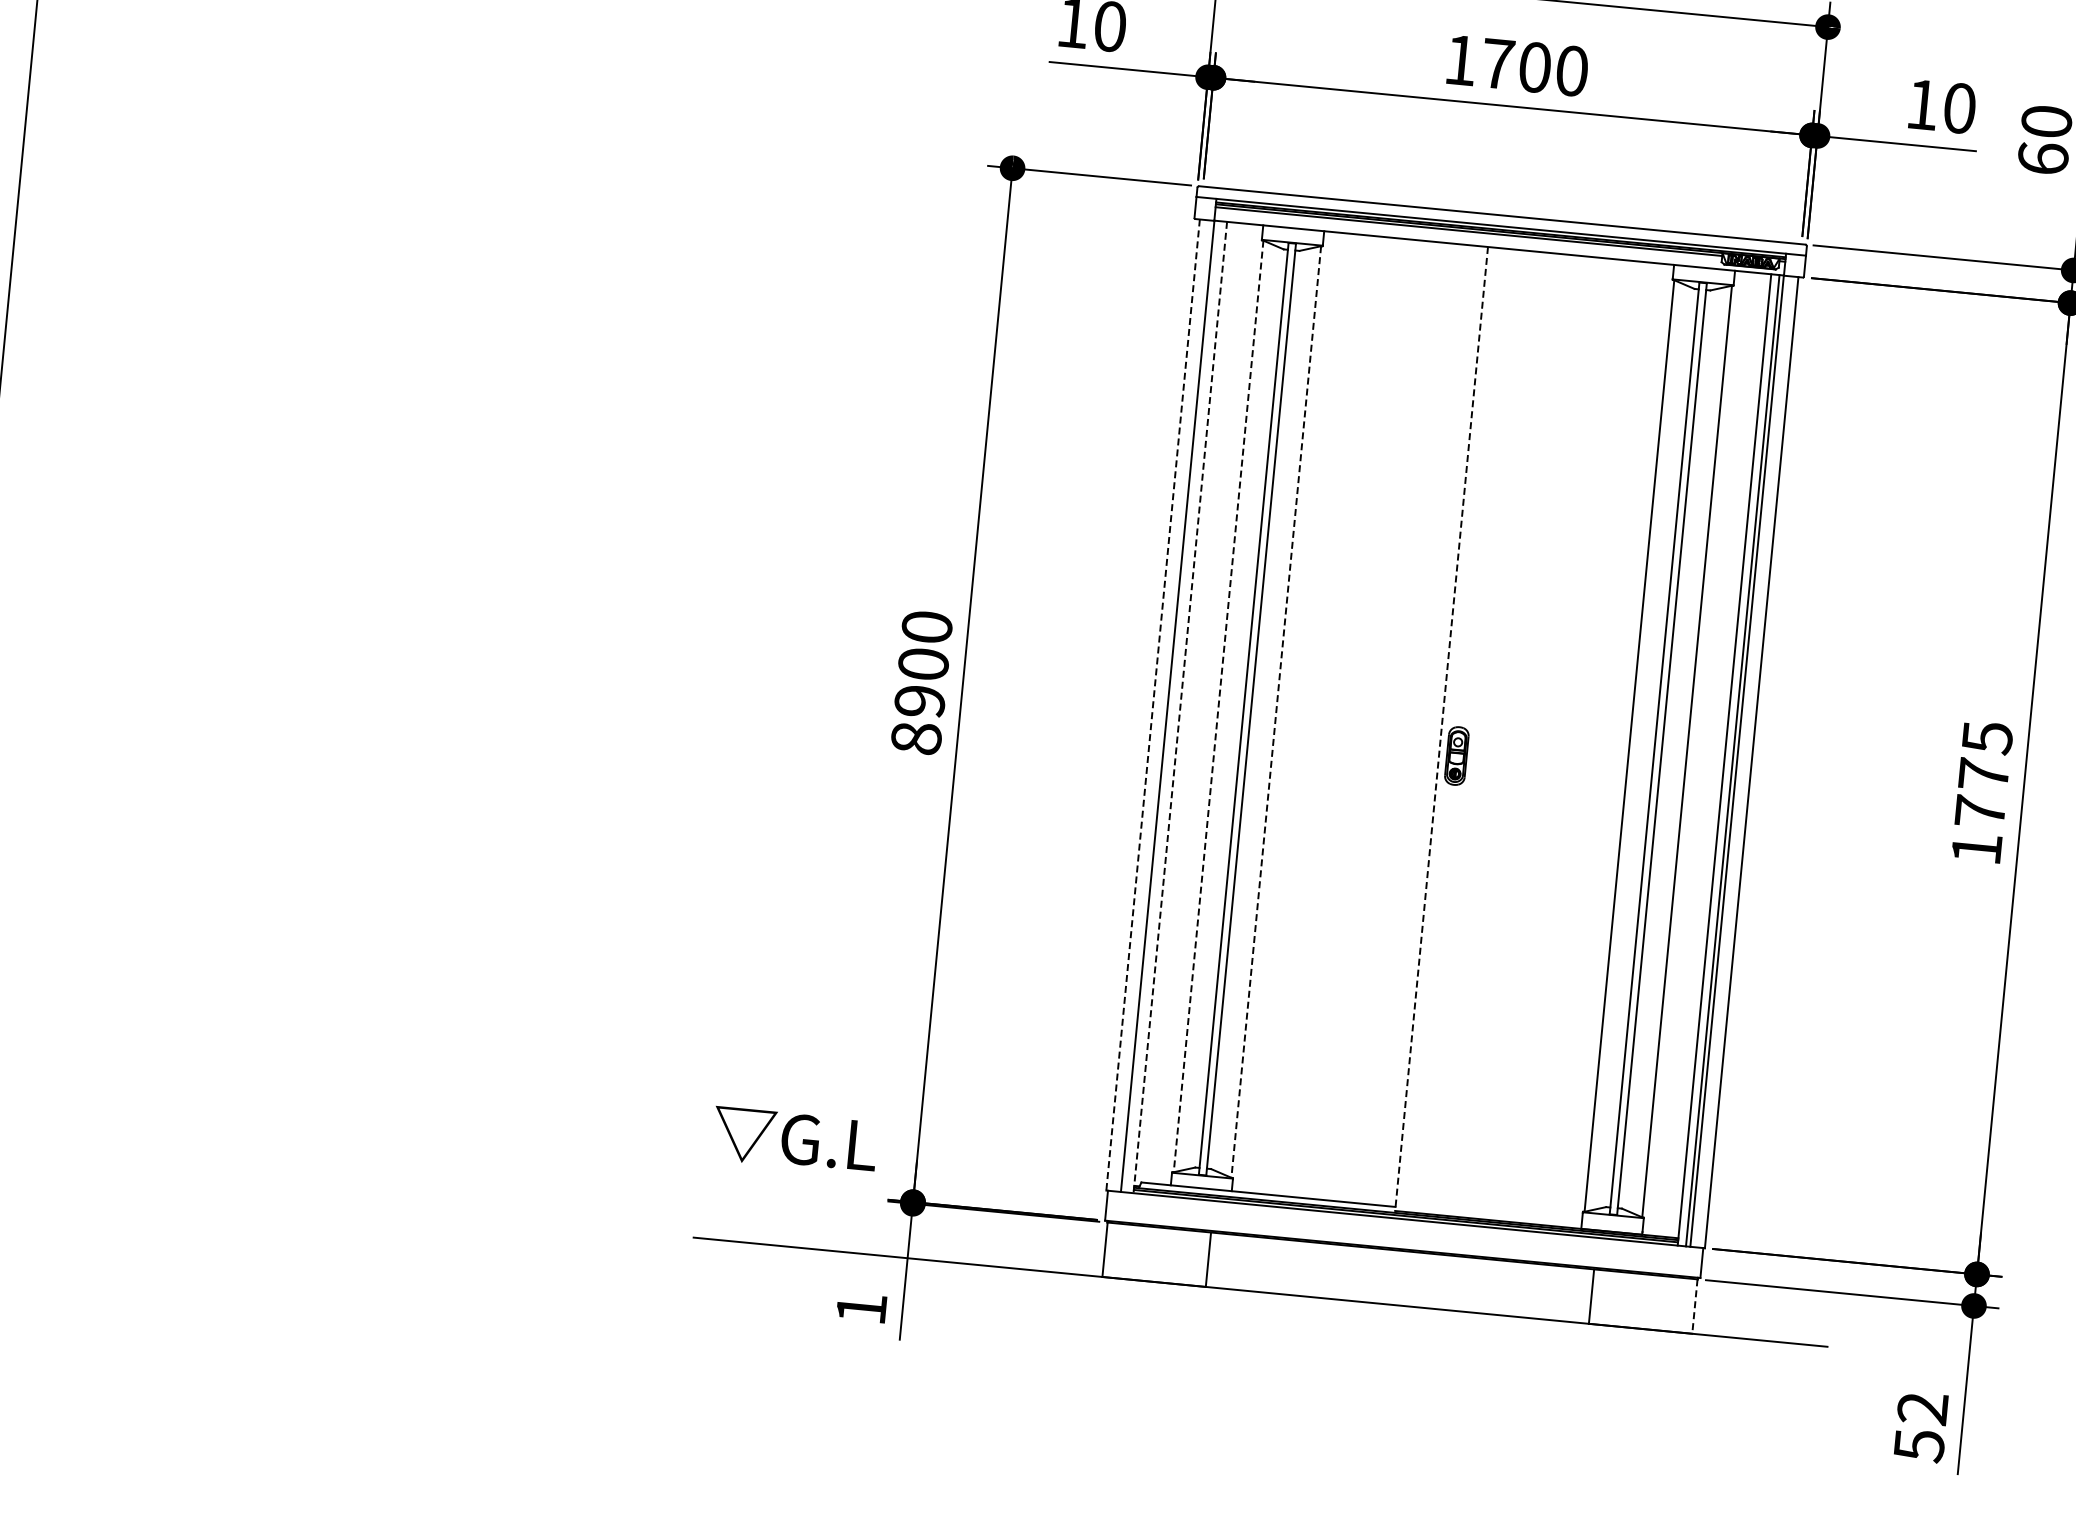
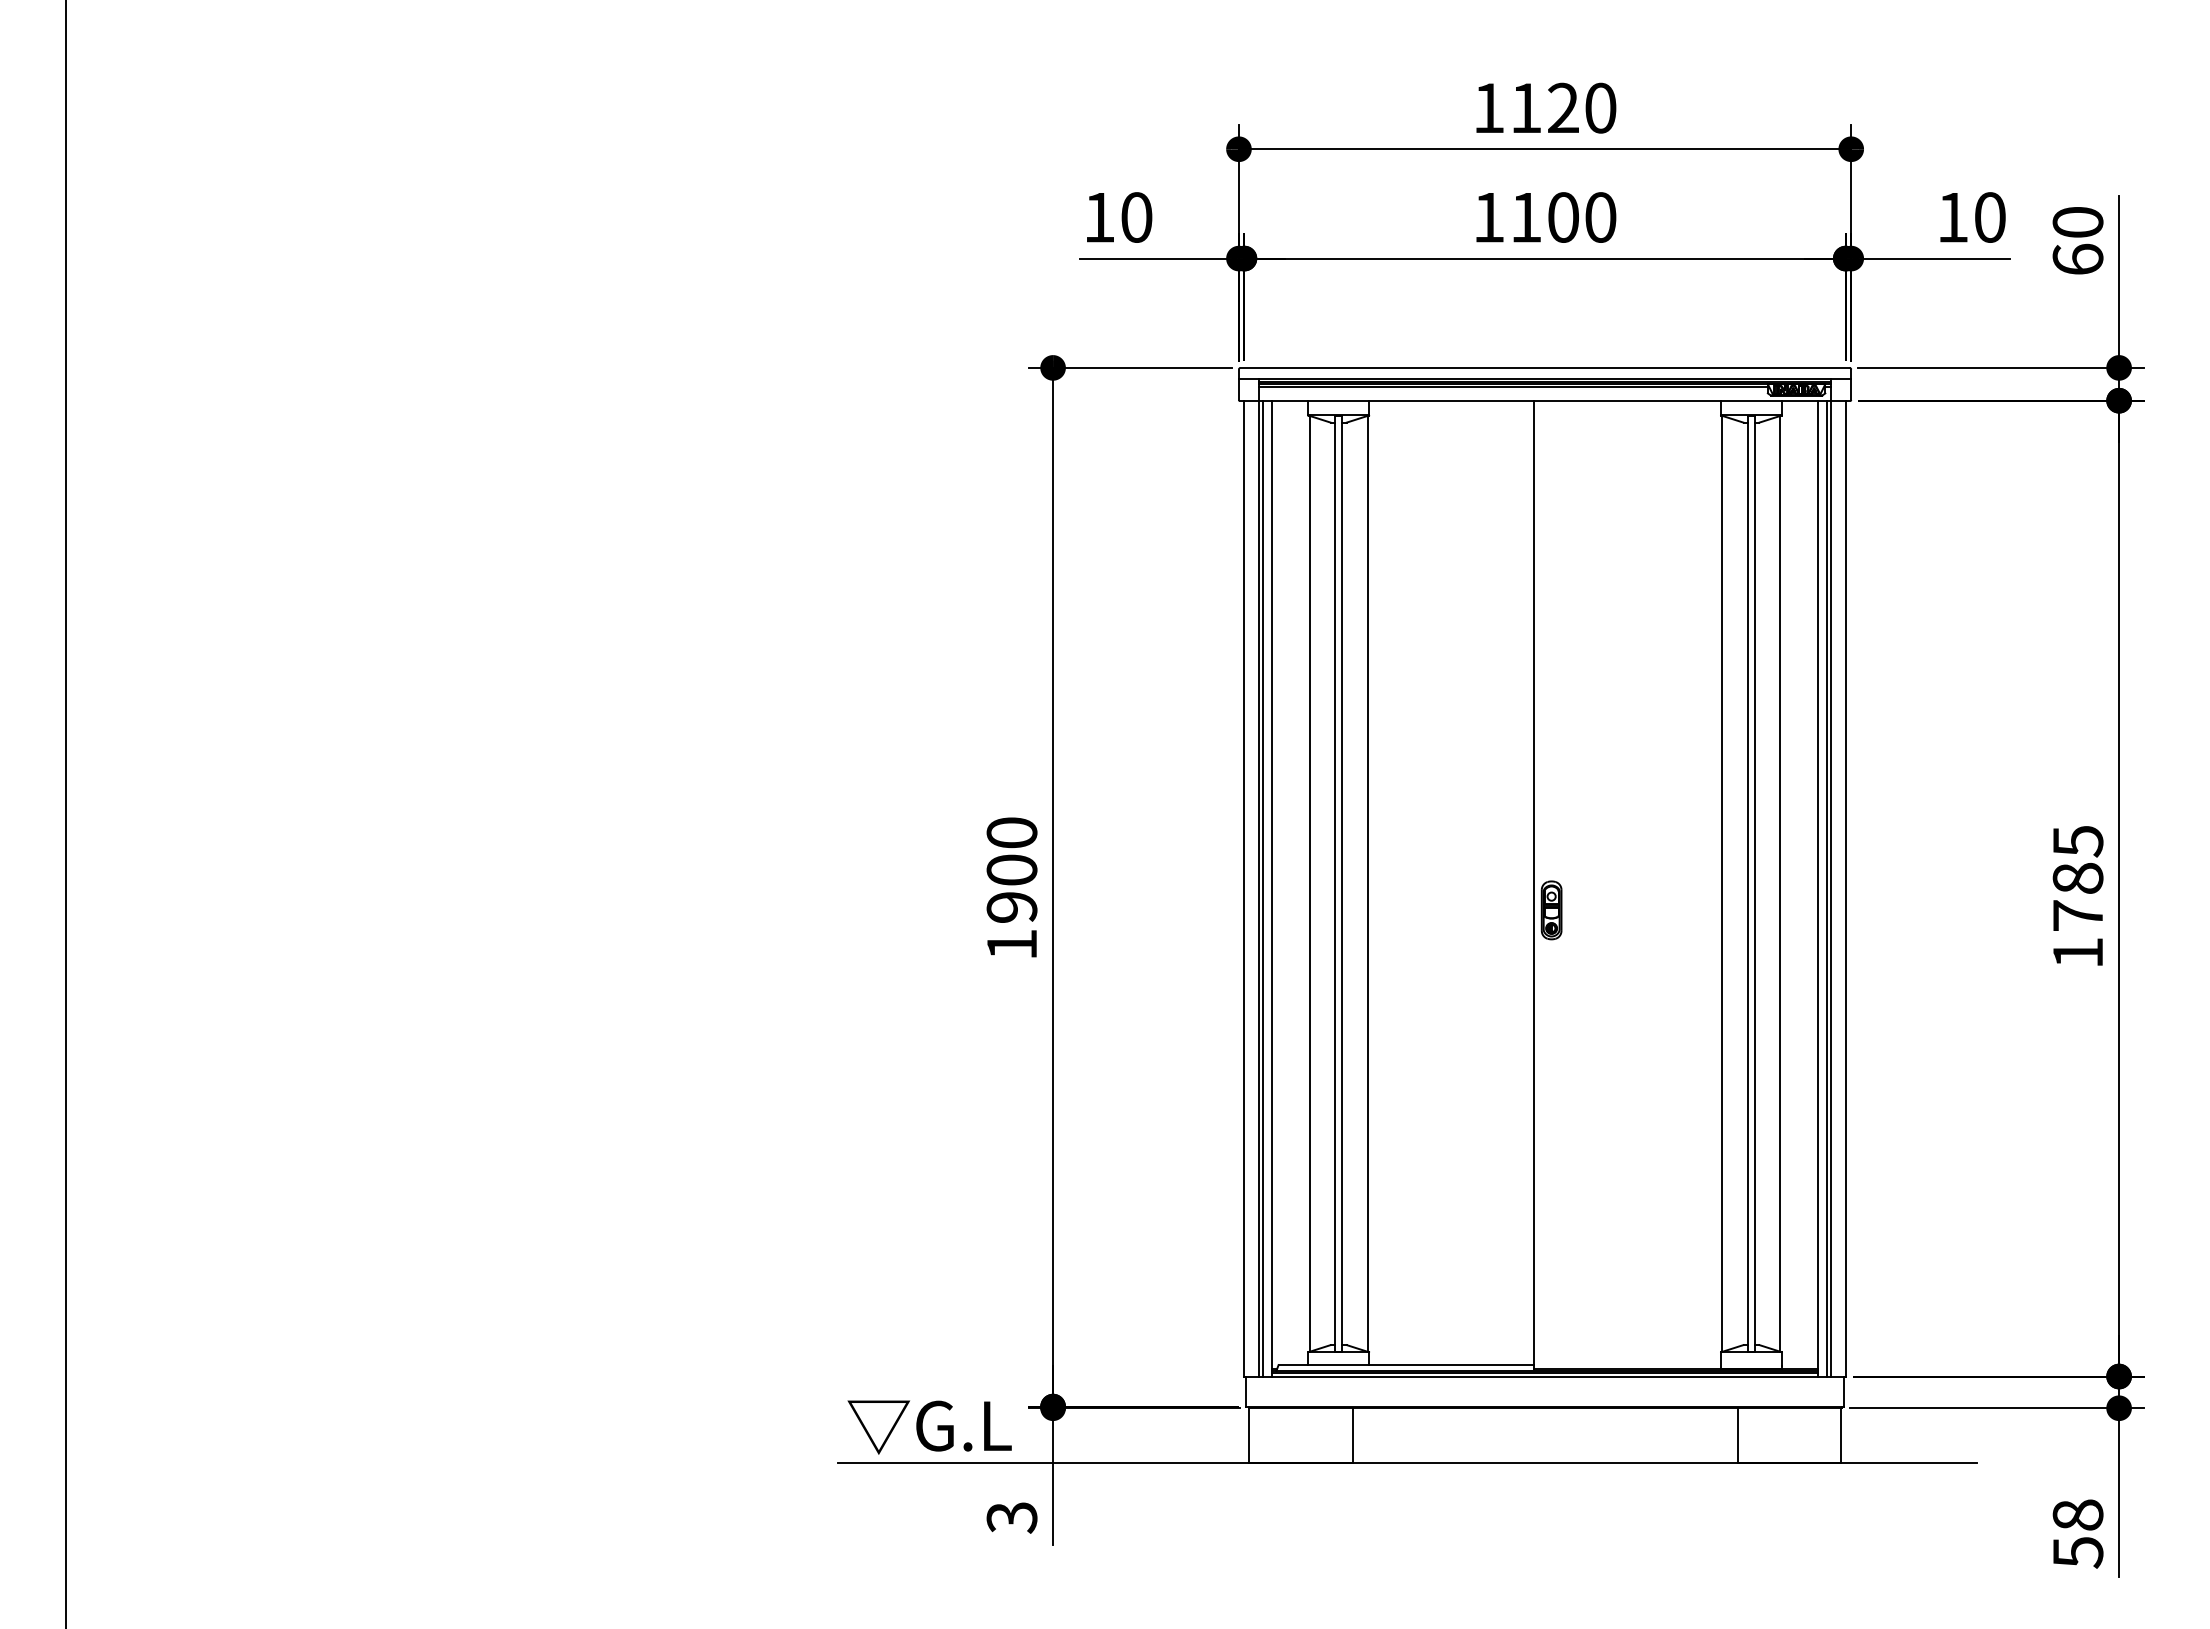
text: (1498, 63) -> (1526, 217), 1700 -> 1100
line: (1153, 704) -> (1244, 888), dashed -> solid
line: (1172, 706) -> (1263, 888), added
line: (1218, 706) -> (1309, 883), dashed -> solid
line: (1180, 707) -> (1271, 888), dashed -> solid
line: (1276, 711) -> (1367, 883), dashed -> solid
line: (1441, 729) -> (1533, 885), dashed -> solid
text: (915, 738) -> (1011, 944), 8900 -> 1900
text: (1983, 773) -> (2077, 877), 1775 -> 1785
text: (794, 1140) -> (929, 1427), moved
line: (1694, 1307) -> (1841, 1436), dashed -> solid
text: (860, 1308) -> (1011, 1517), 1 -> 3
text: (1922, 1407) -> (2077, 1514), 52 -> 58

